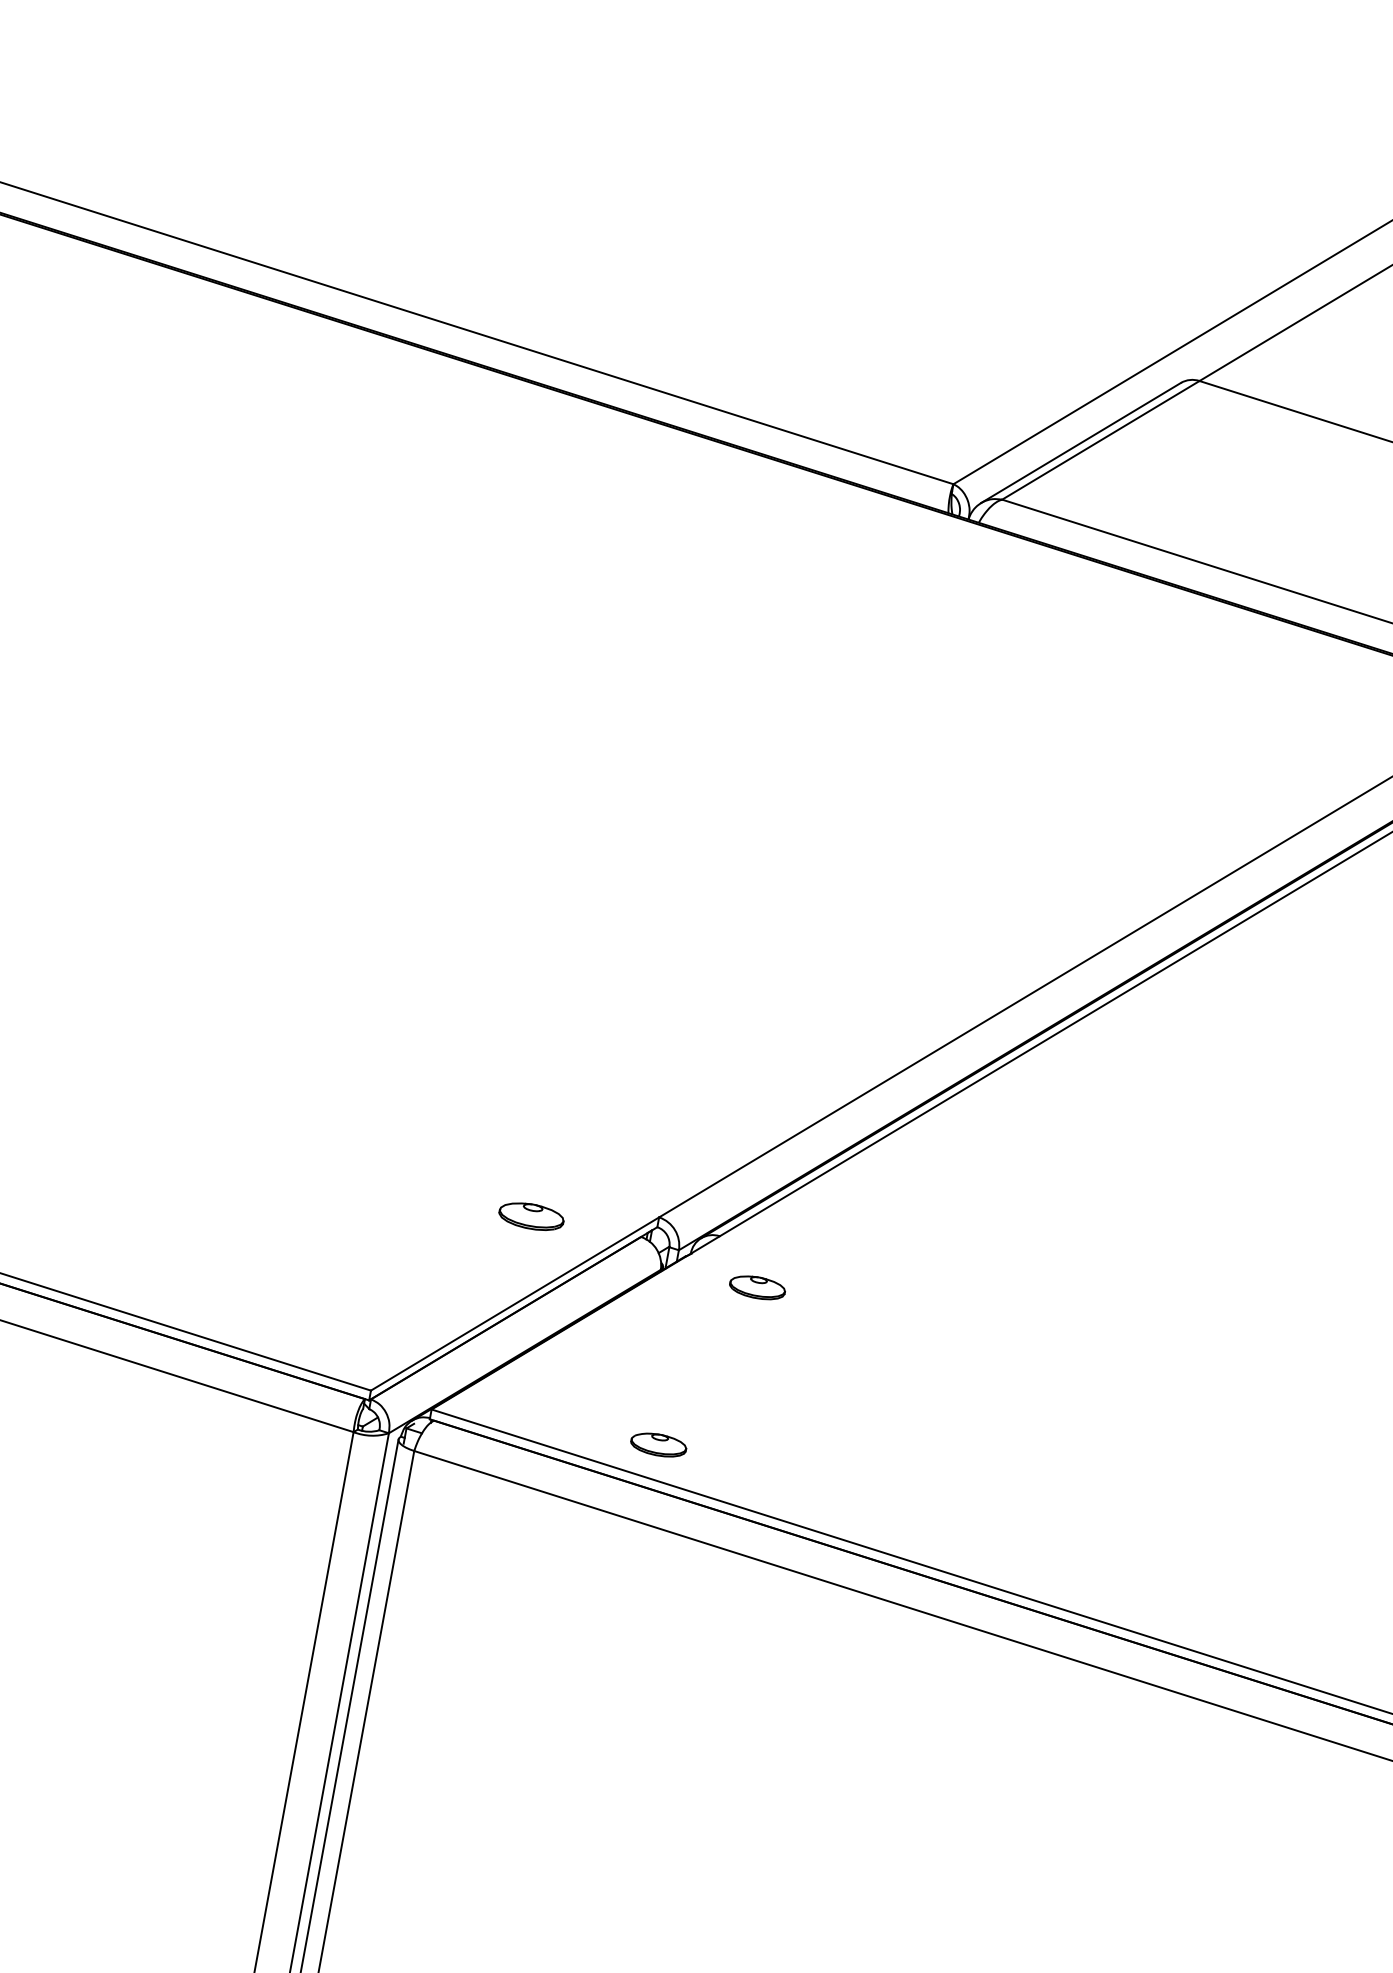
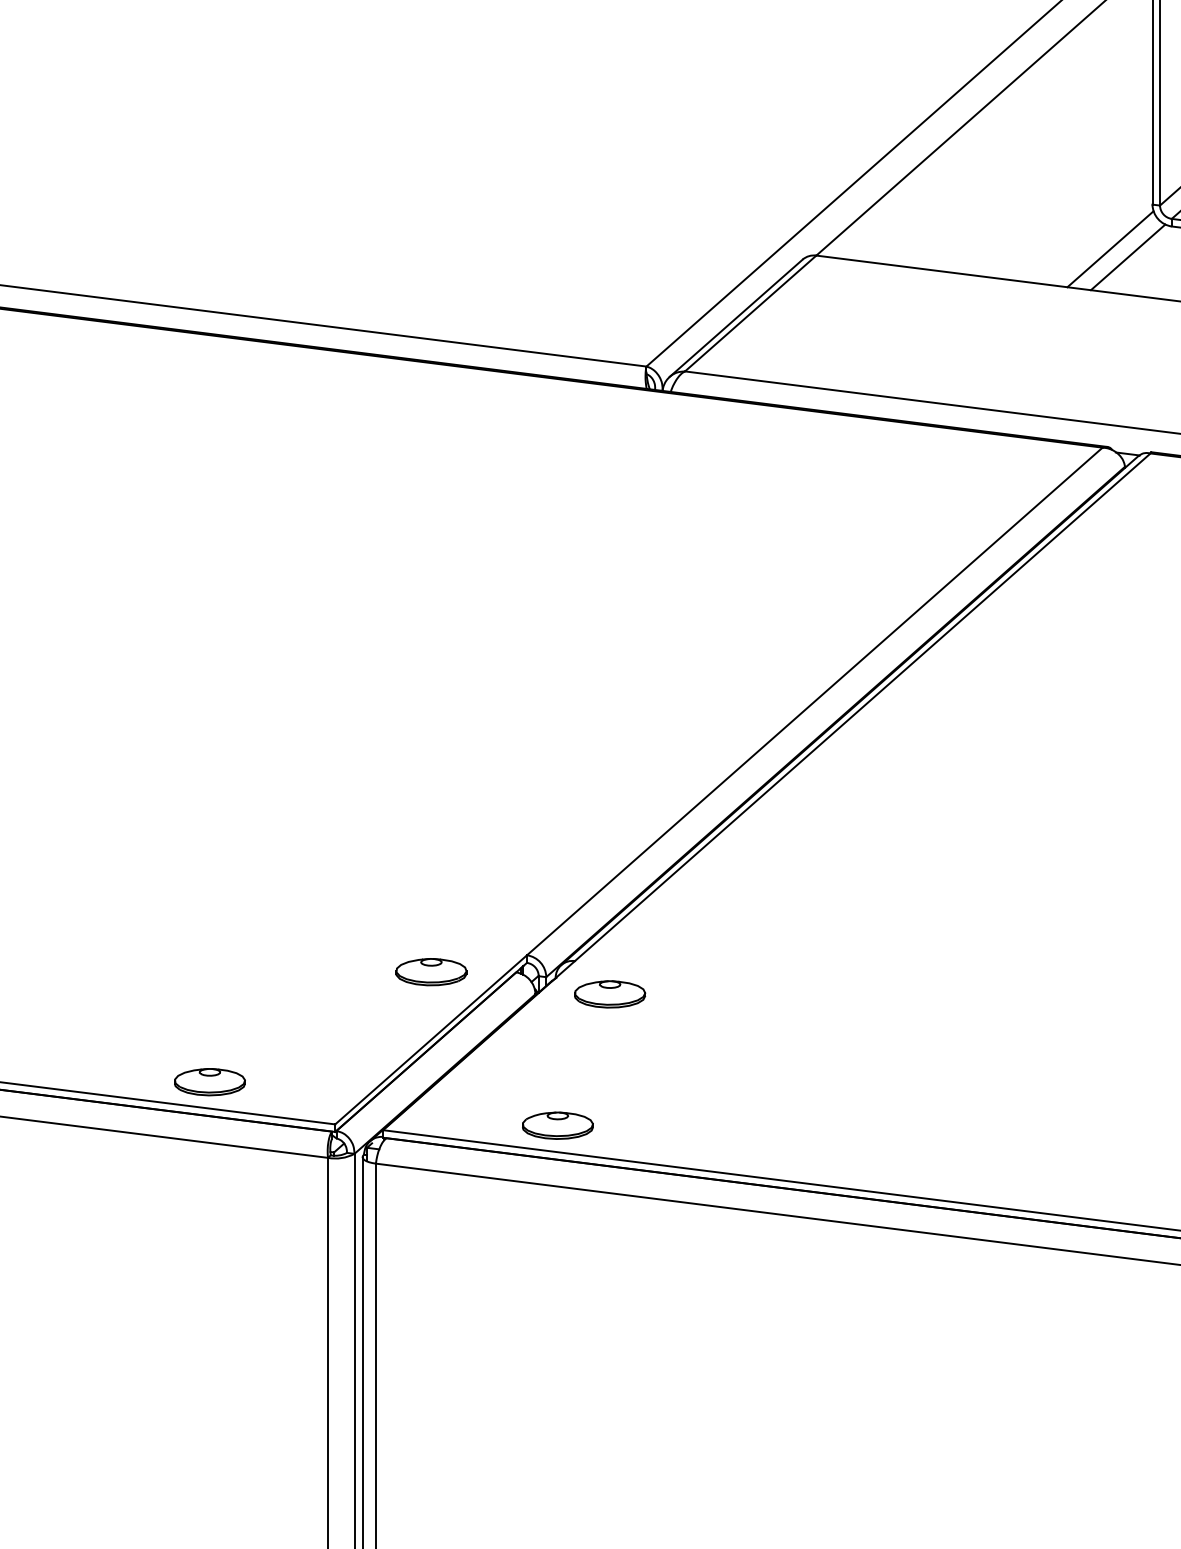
part: (531, 1216) -> (431, 972), size x1.43
part: (757, 1287) -> (610, 994), size x1.67
part: (218, 1306) -> (209, 1082), added
part: (658, 1444) -> (557, 1125), size x1.67

